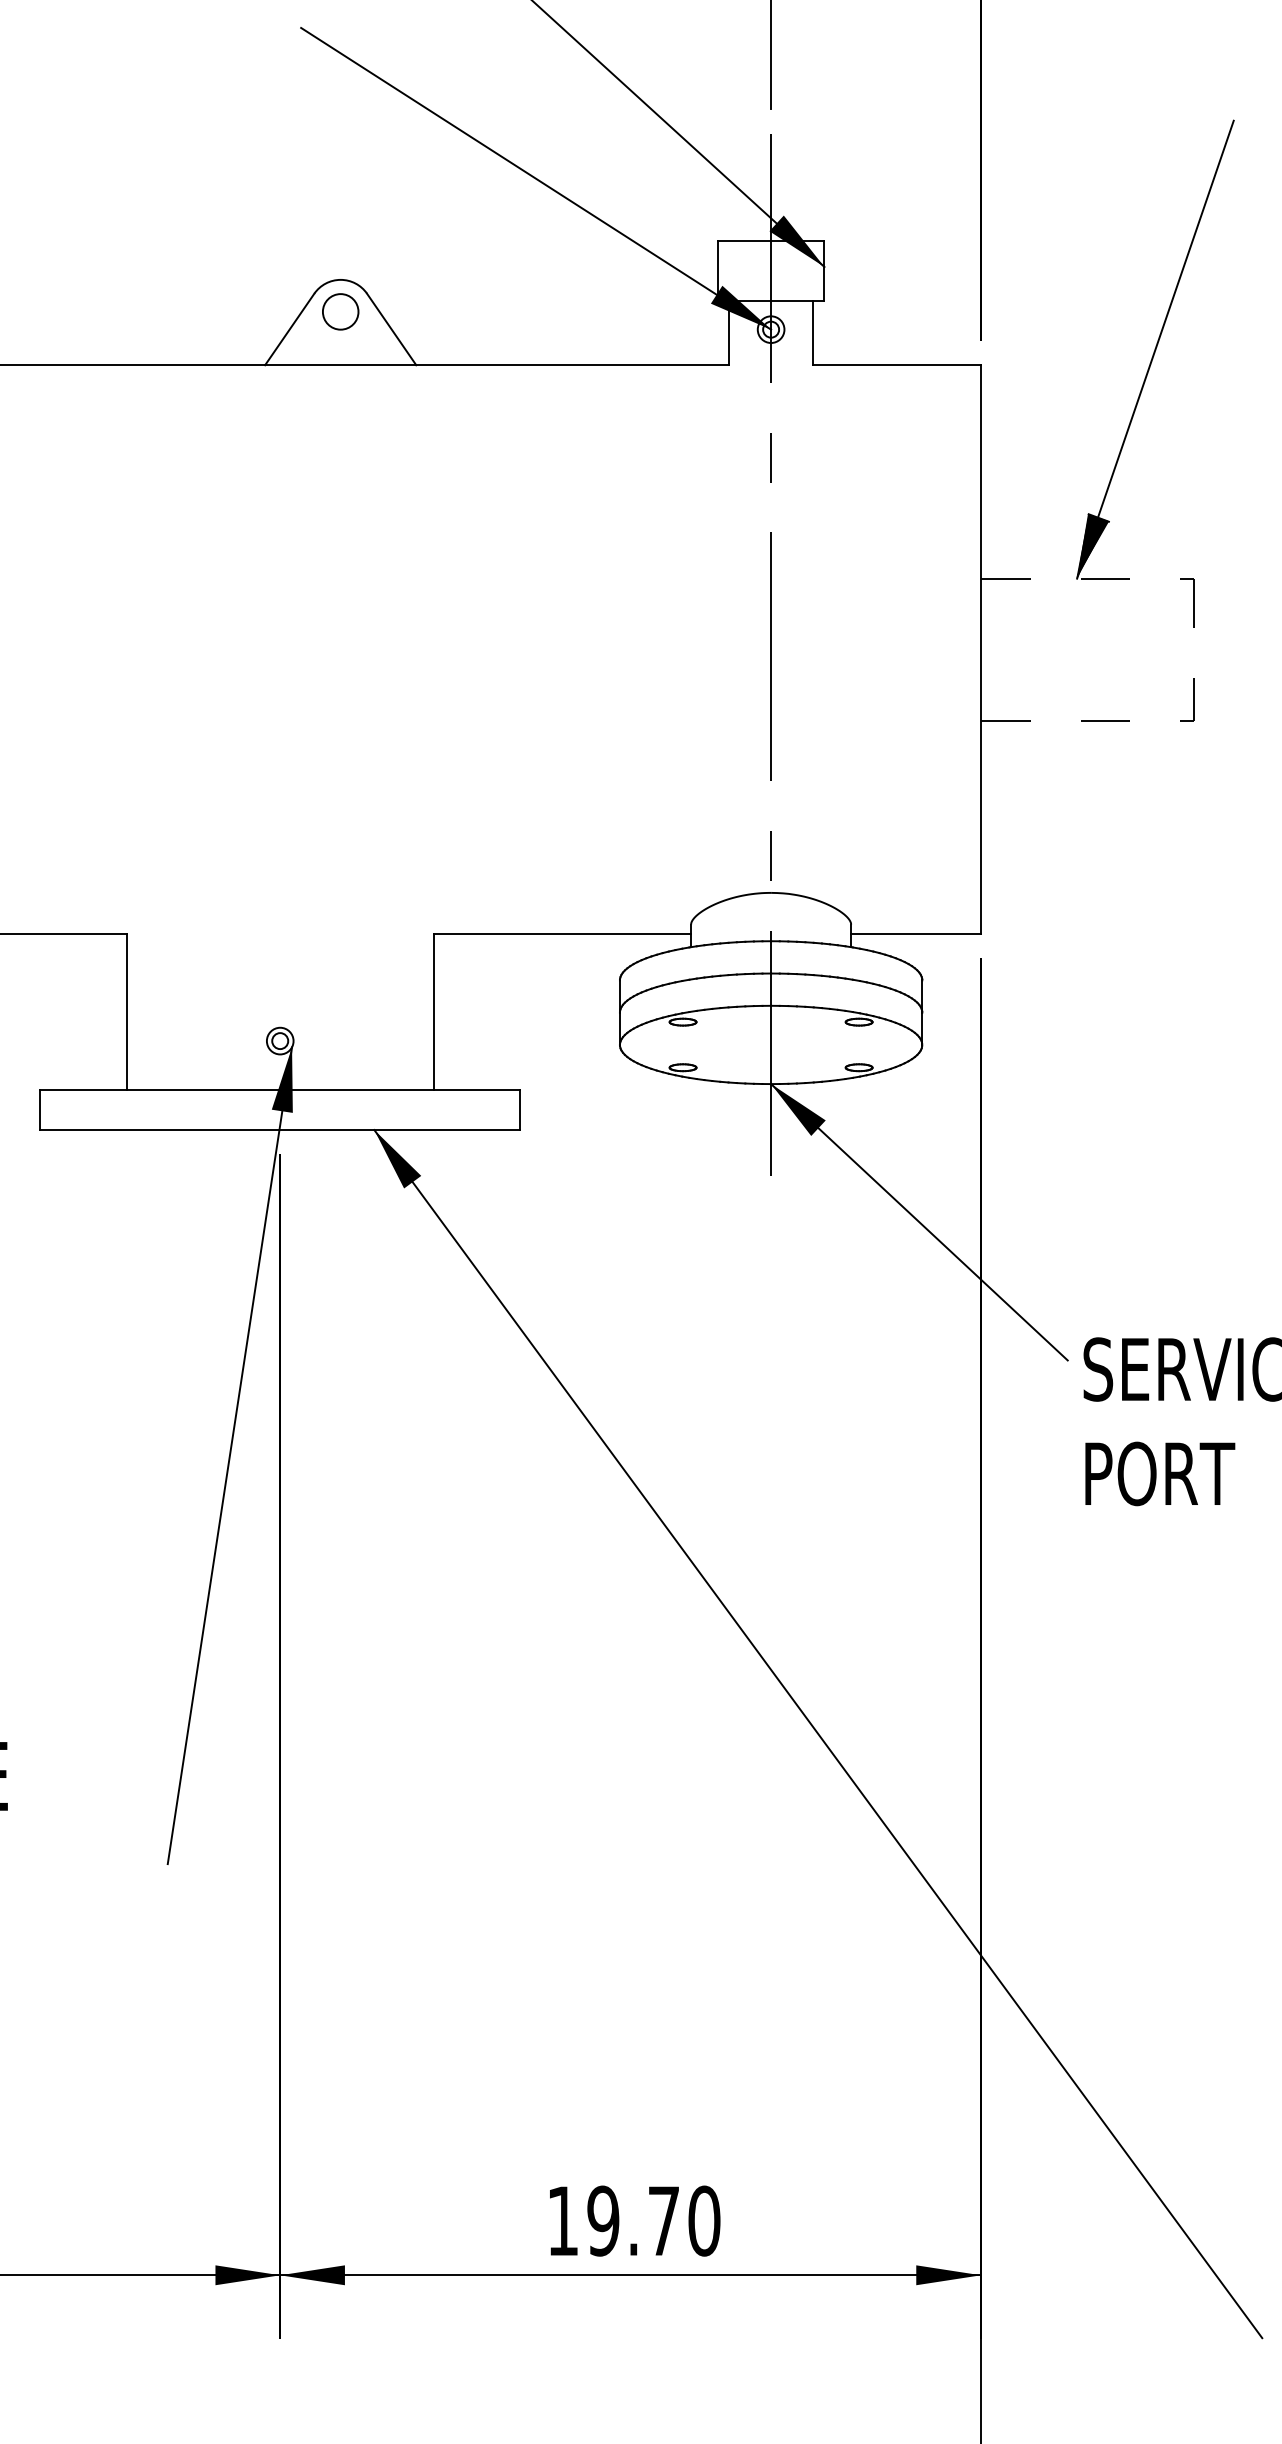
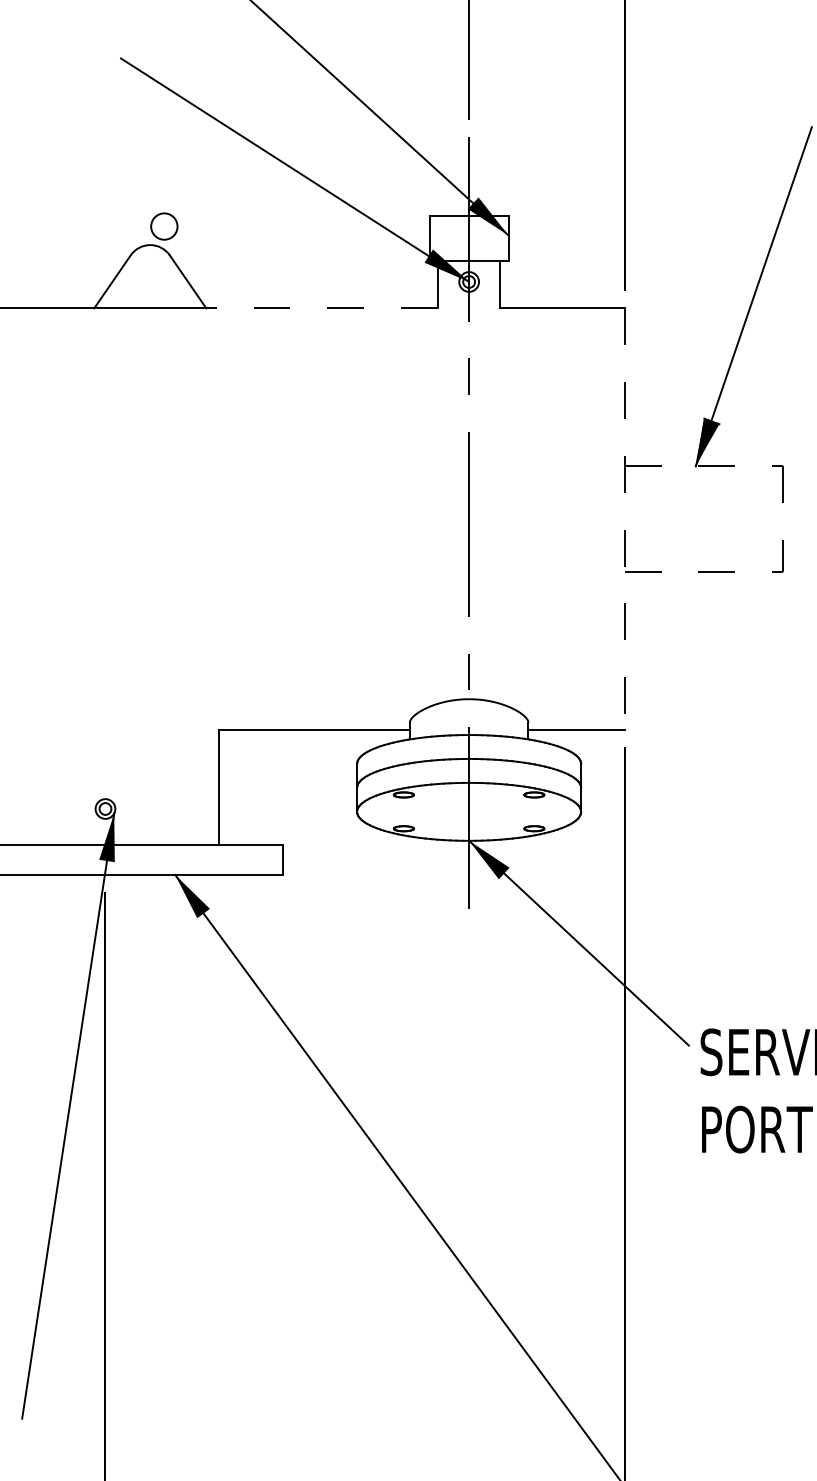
circle: (340, 311) -> (164, 226), moved
line: (572, 365) -> (322, 308), solid -> dashed
line: (981, 649) -> (624, 518), solid -> dashed

